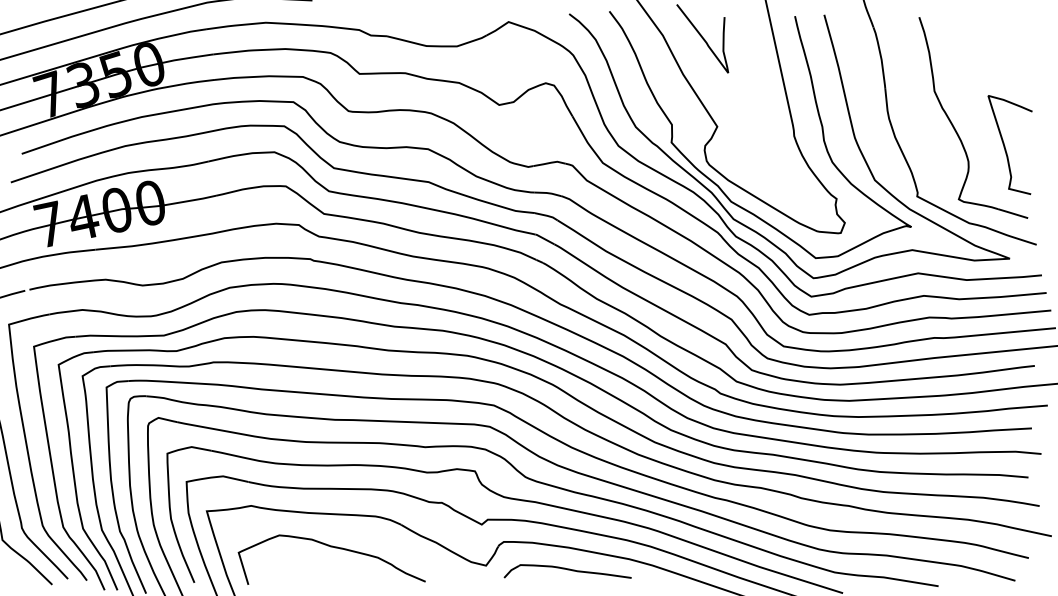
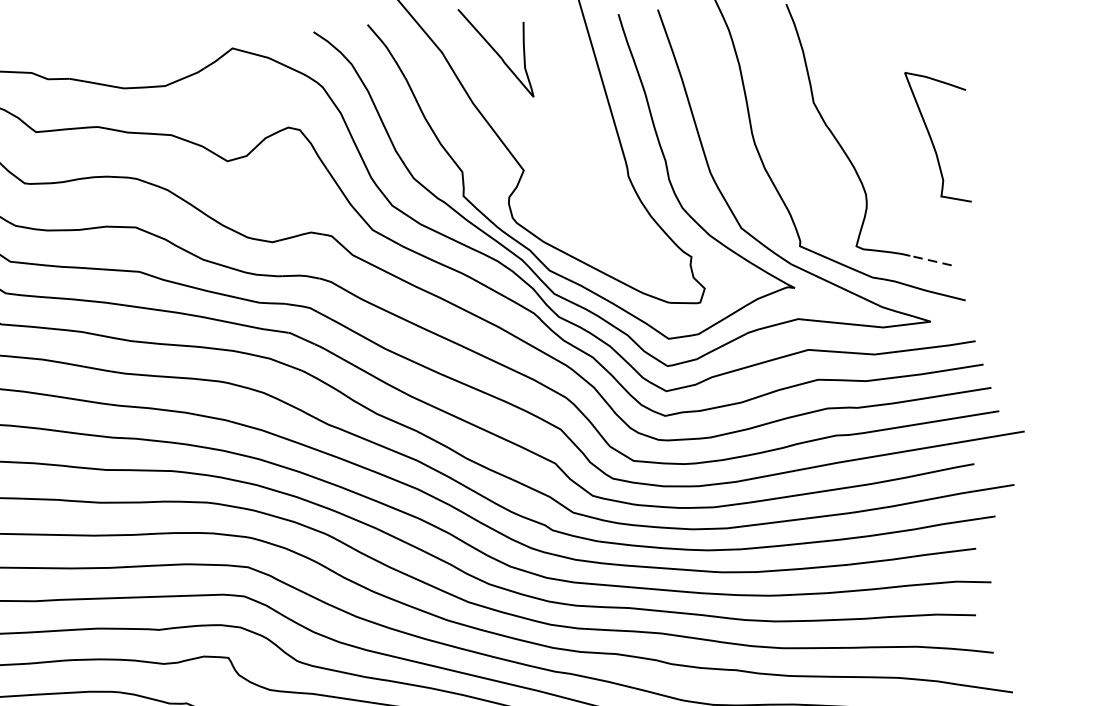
curve: (1005, 146) -> (932, 139), moved
line: (1012, 213) -> (930, 260), solid -> dashed

